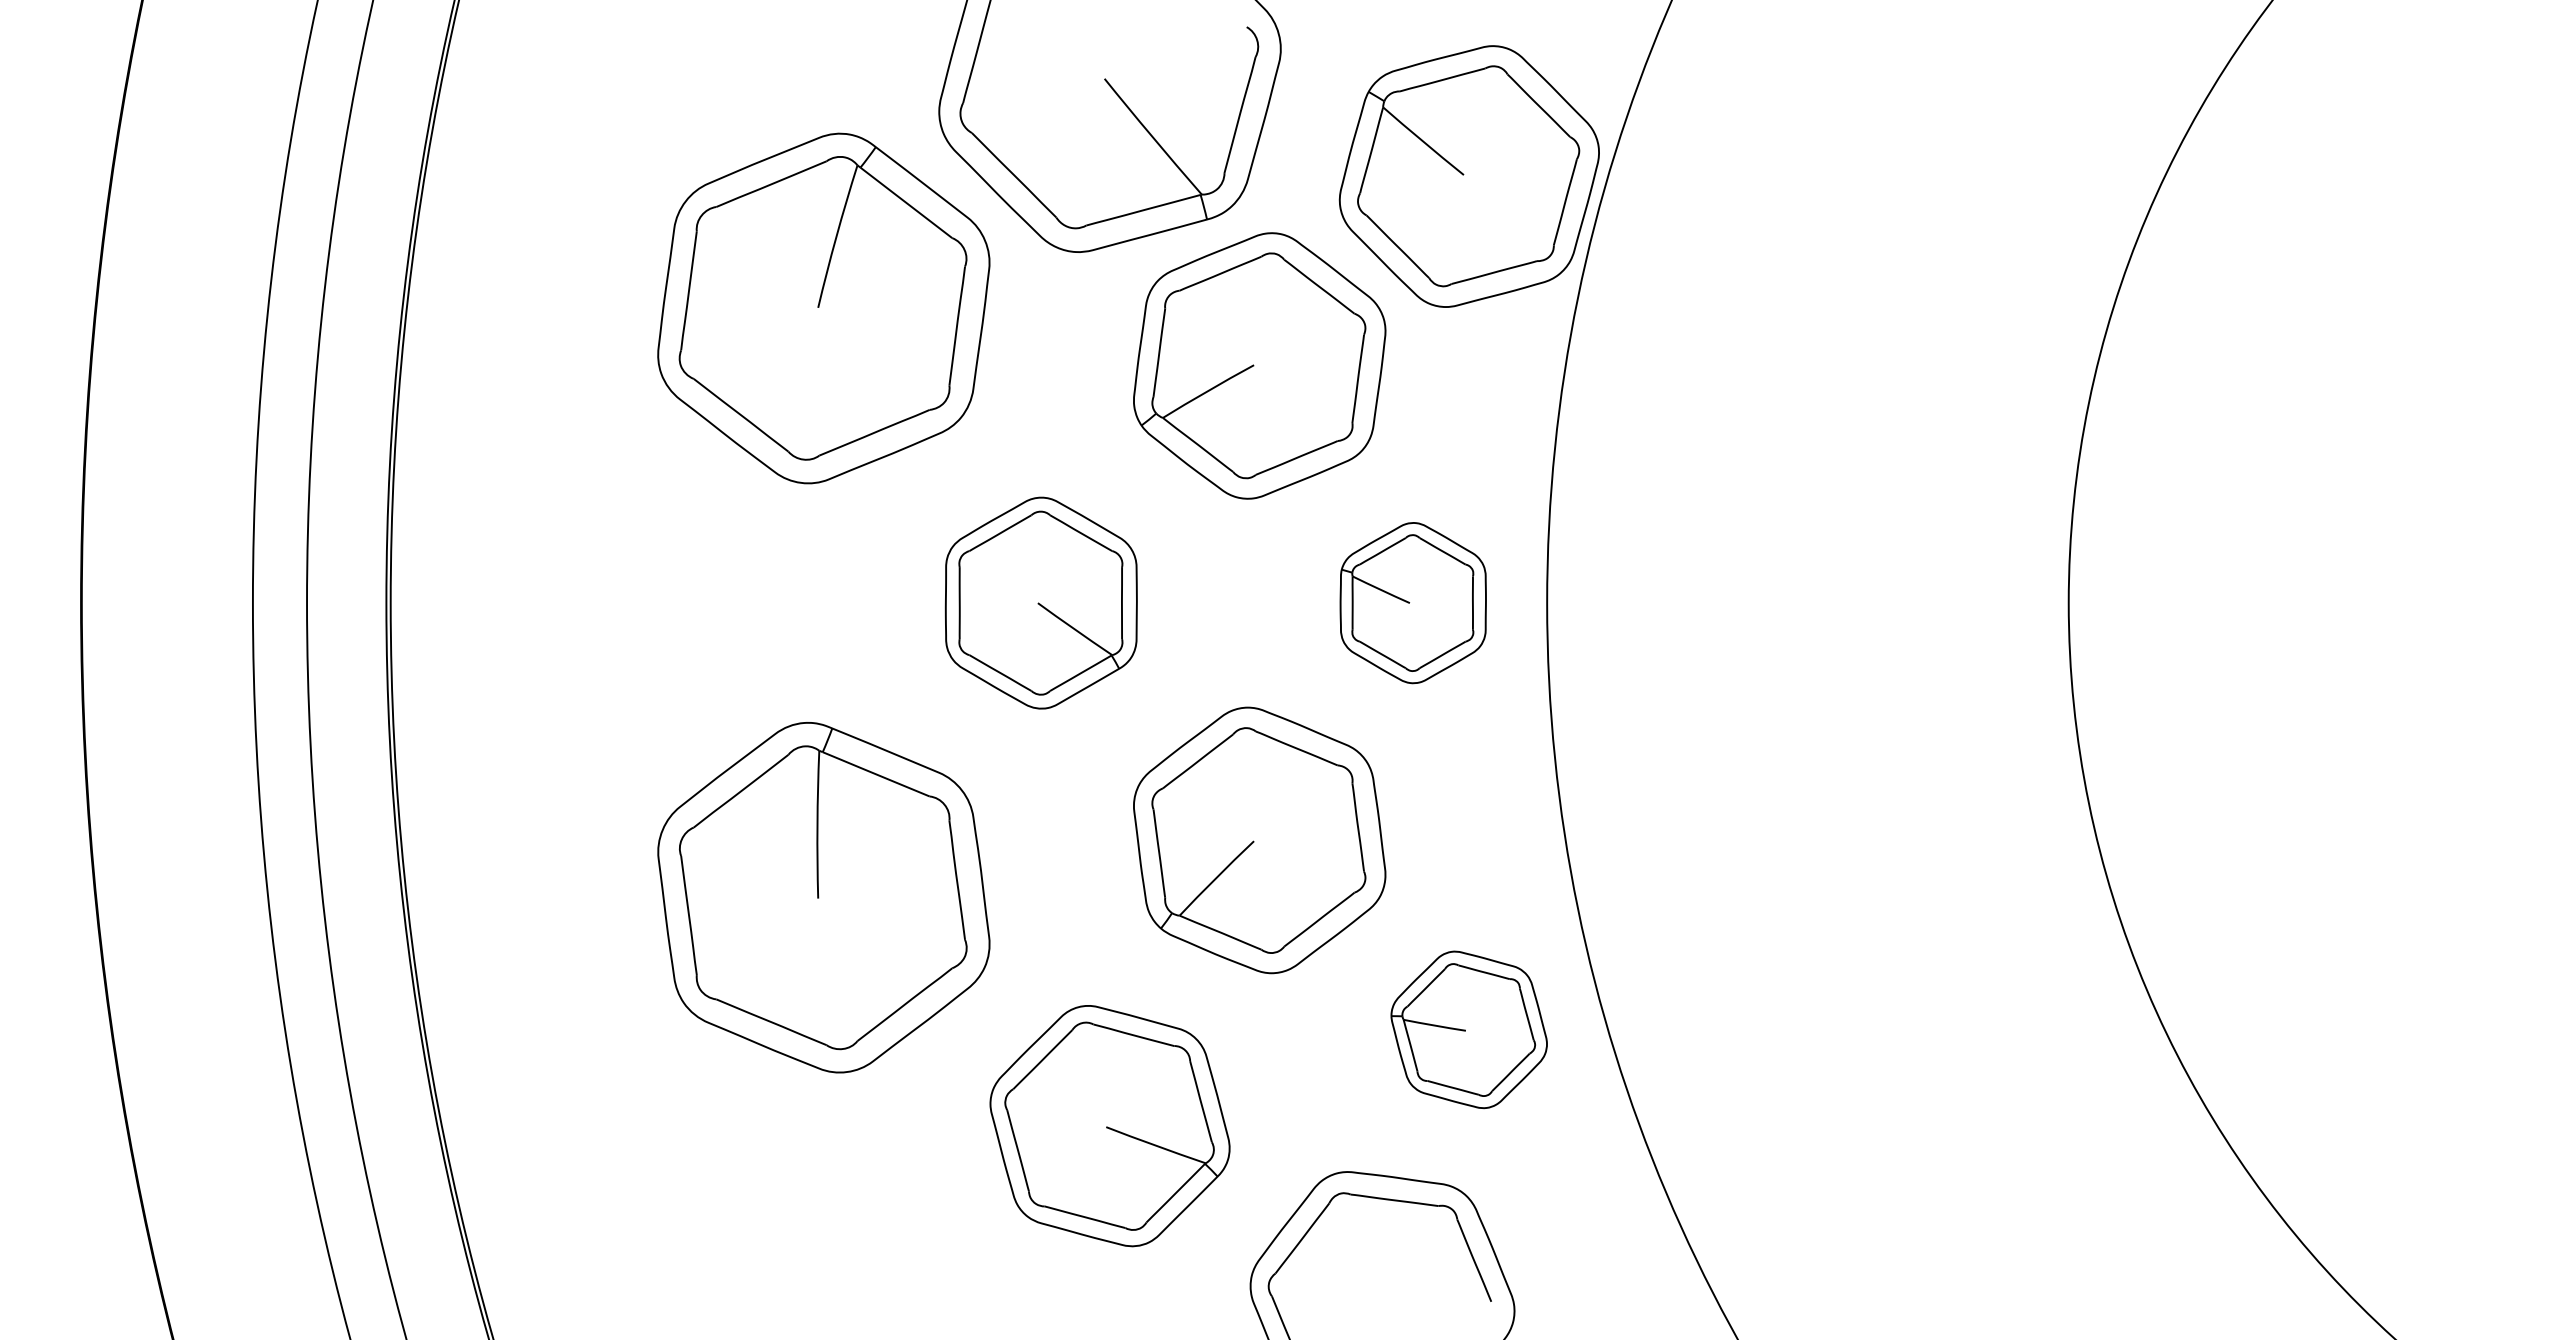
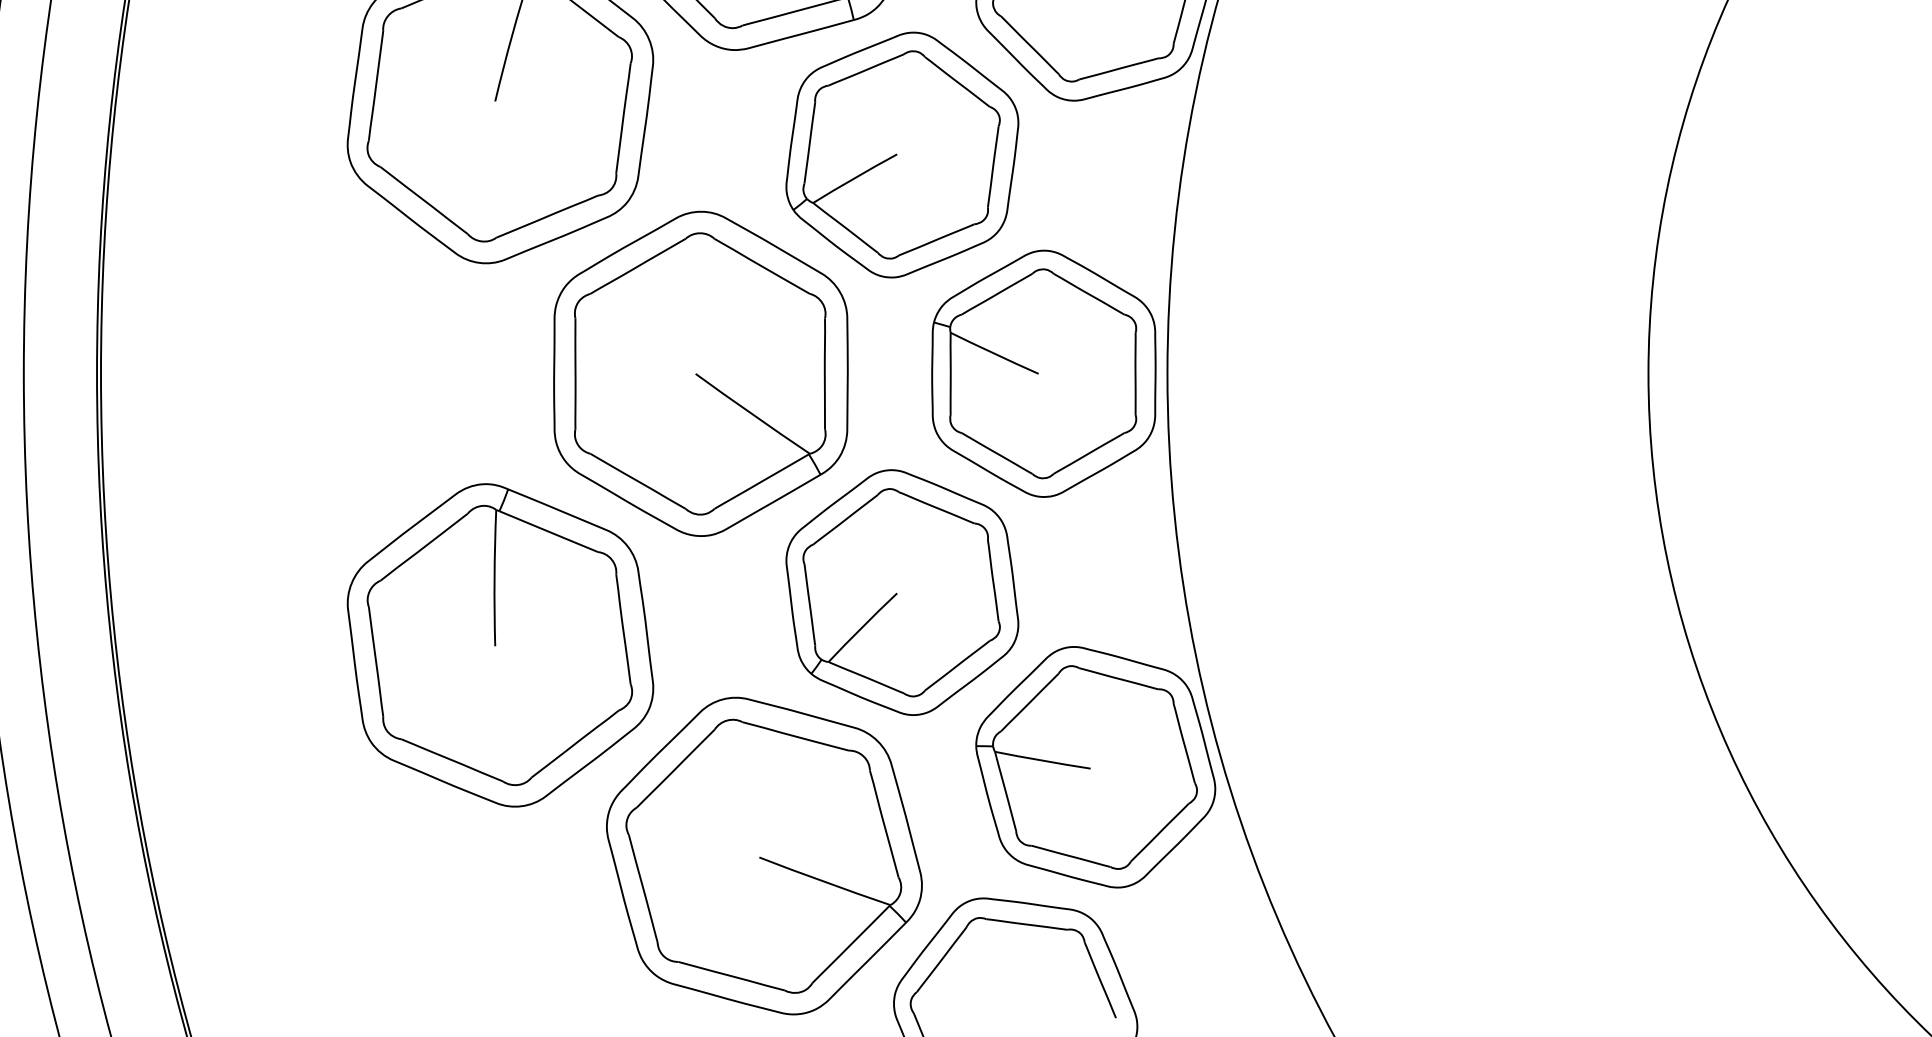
part: (1041, 602) -> (701, 373), size x1.67
part: (1413, 602) -> (1044, 373), size x1.67
part: (1468, 1029) -> (1094, 766), size x1.67
part: (1109, 1125) -> (763, 855), size x1.43

